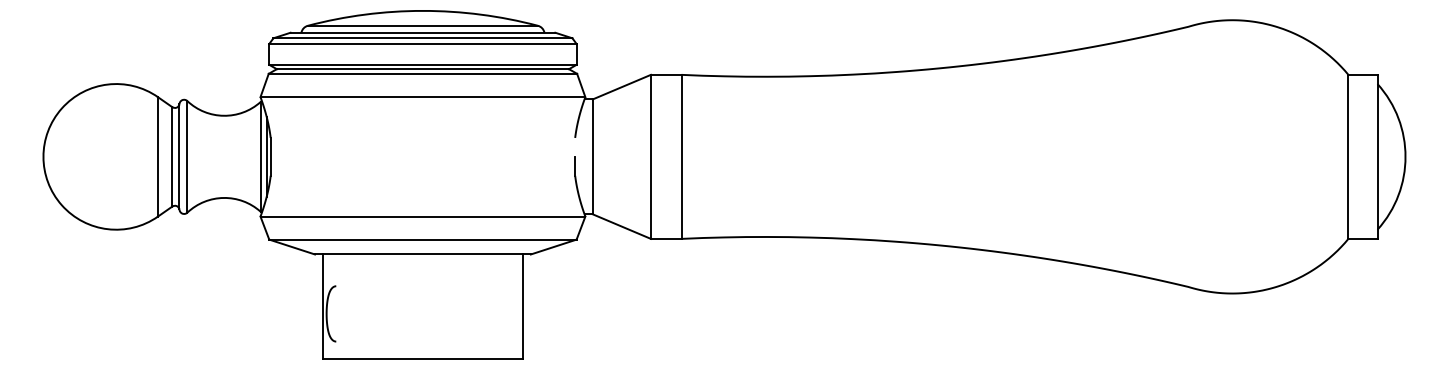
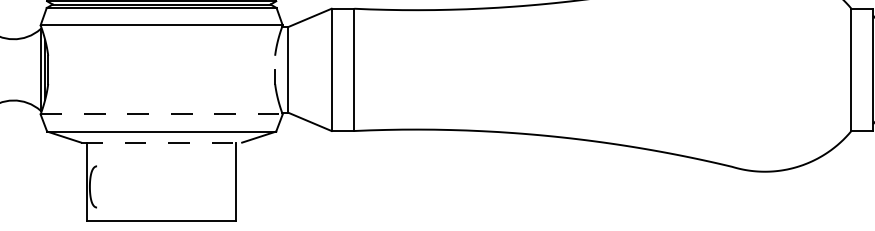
line: (423, 216) -> (162, 114), solid -> dashed
line: (422, 254) -> (161, 142), solid -> dashed

